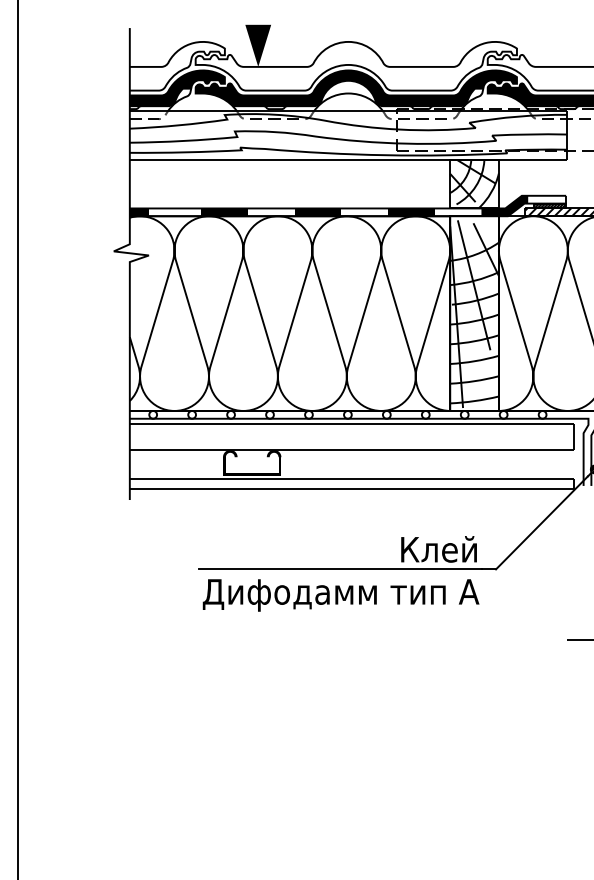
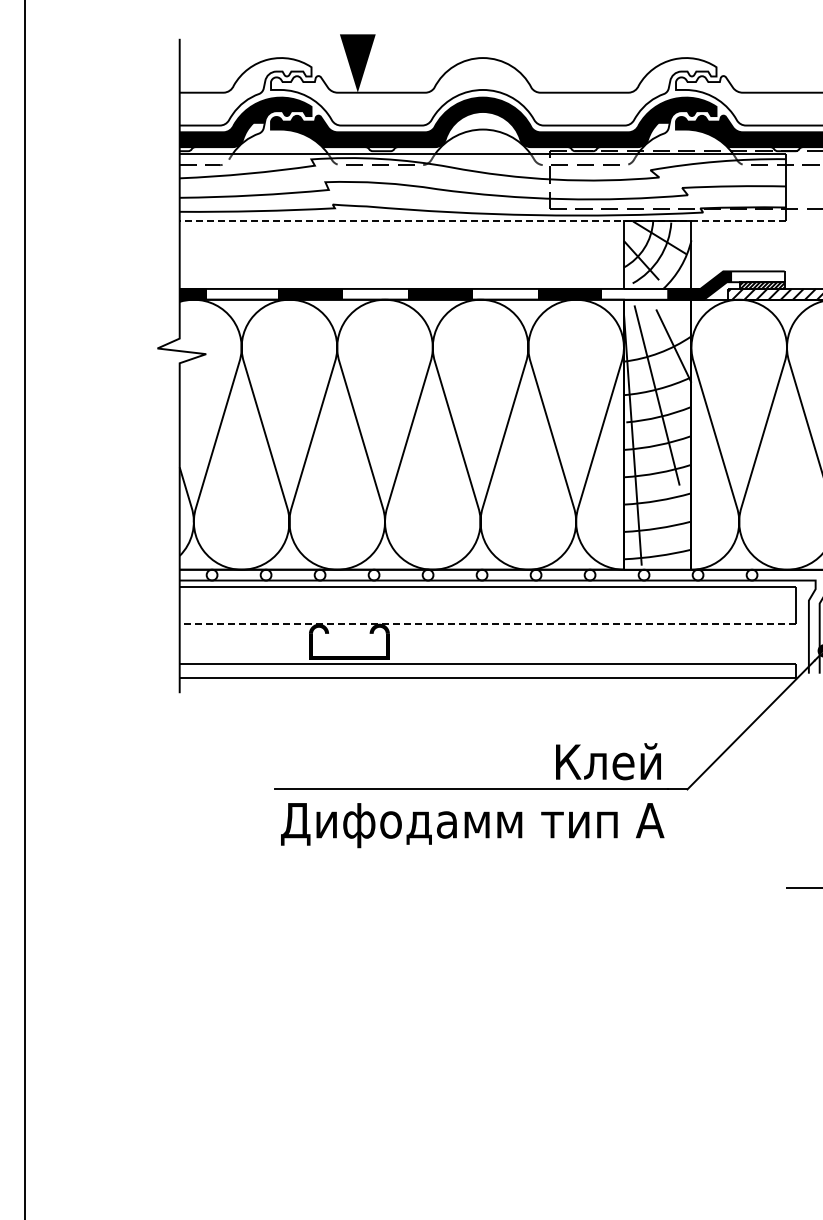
line: (348, 159) -> (482, 221), solid -> dashed
line: (351, 449) -> (487, 623), solid -> dashed

